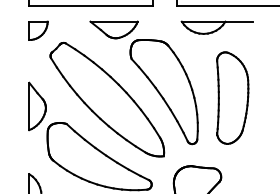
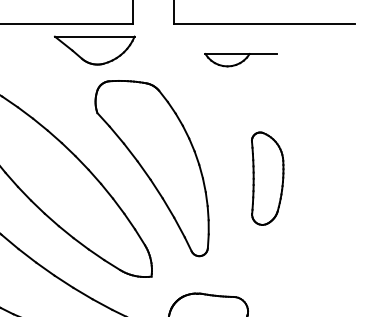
part: (216, 27) -> (240, 59), size x0.6
part: (113, 29) -> (93, 49), moved
part: (232, 97) -> (267, 177), size x0.6

